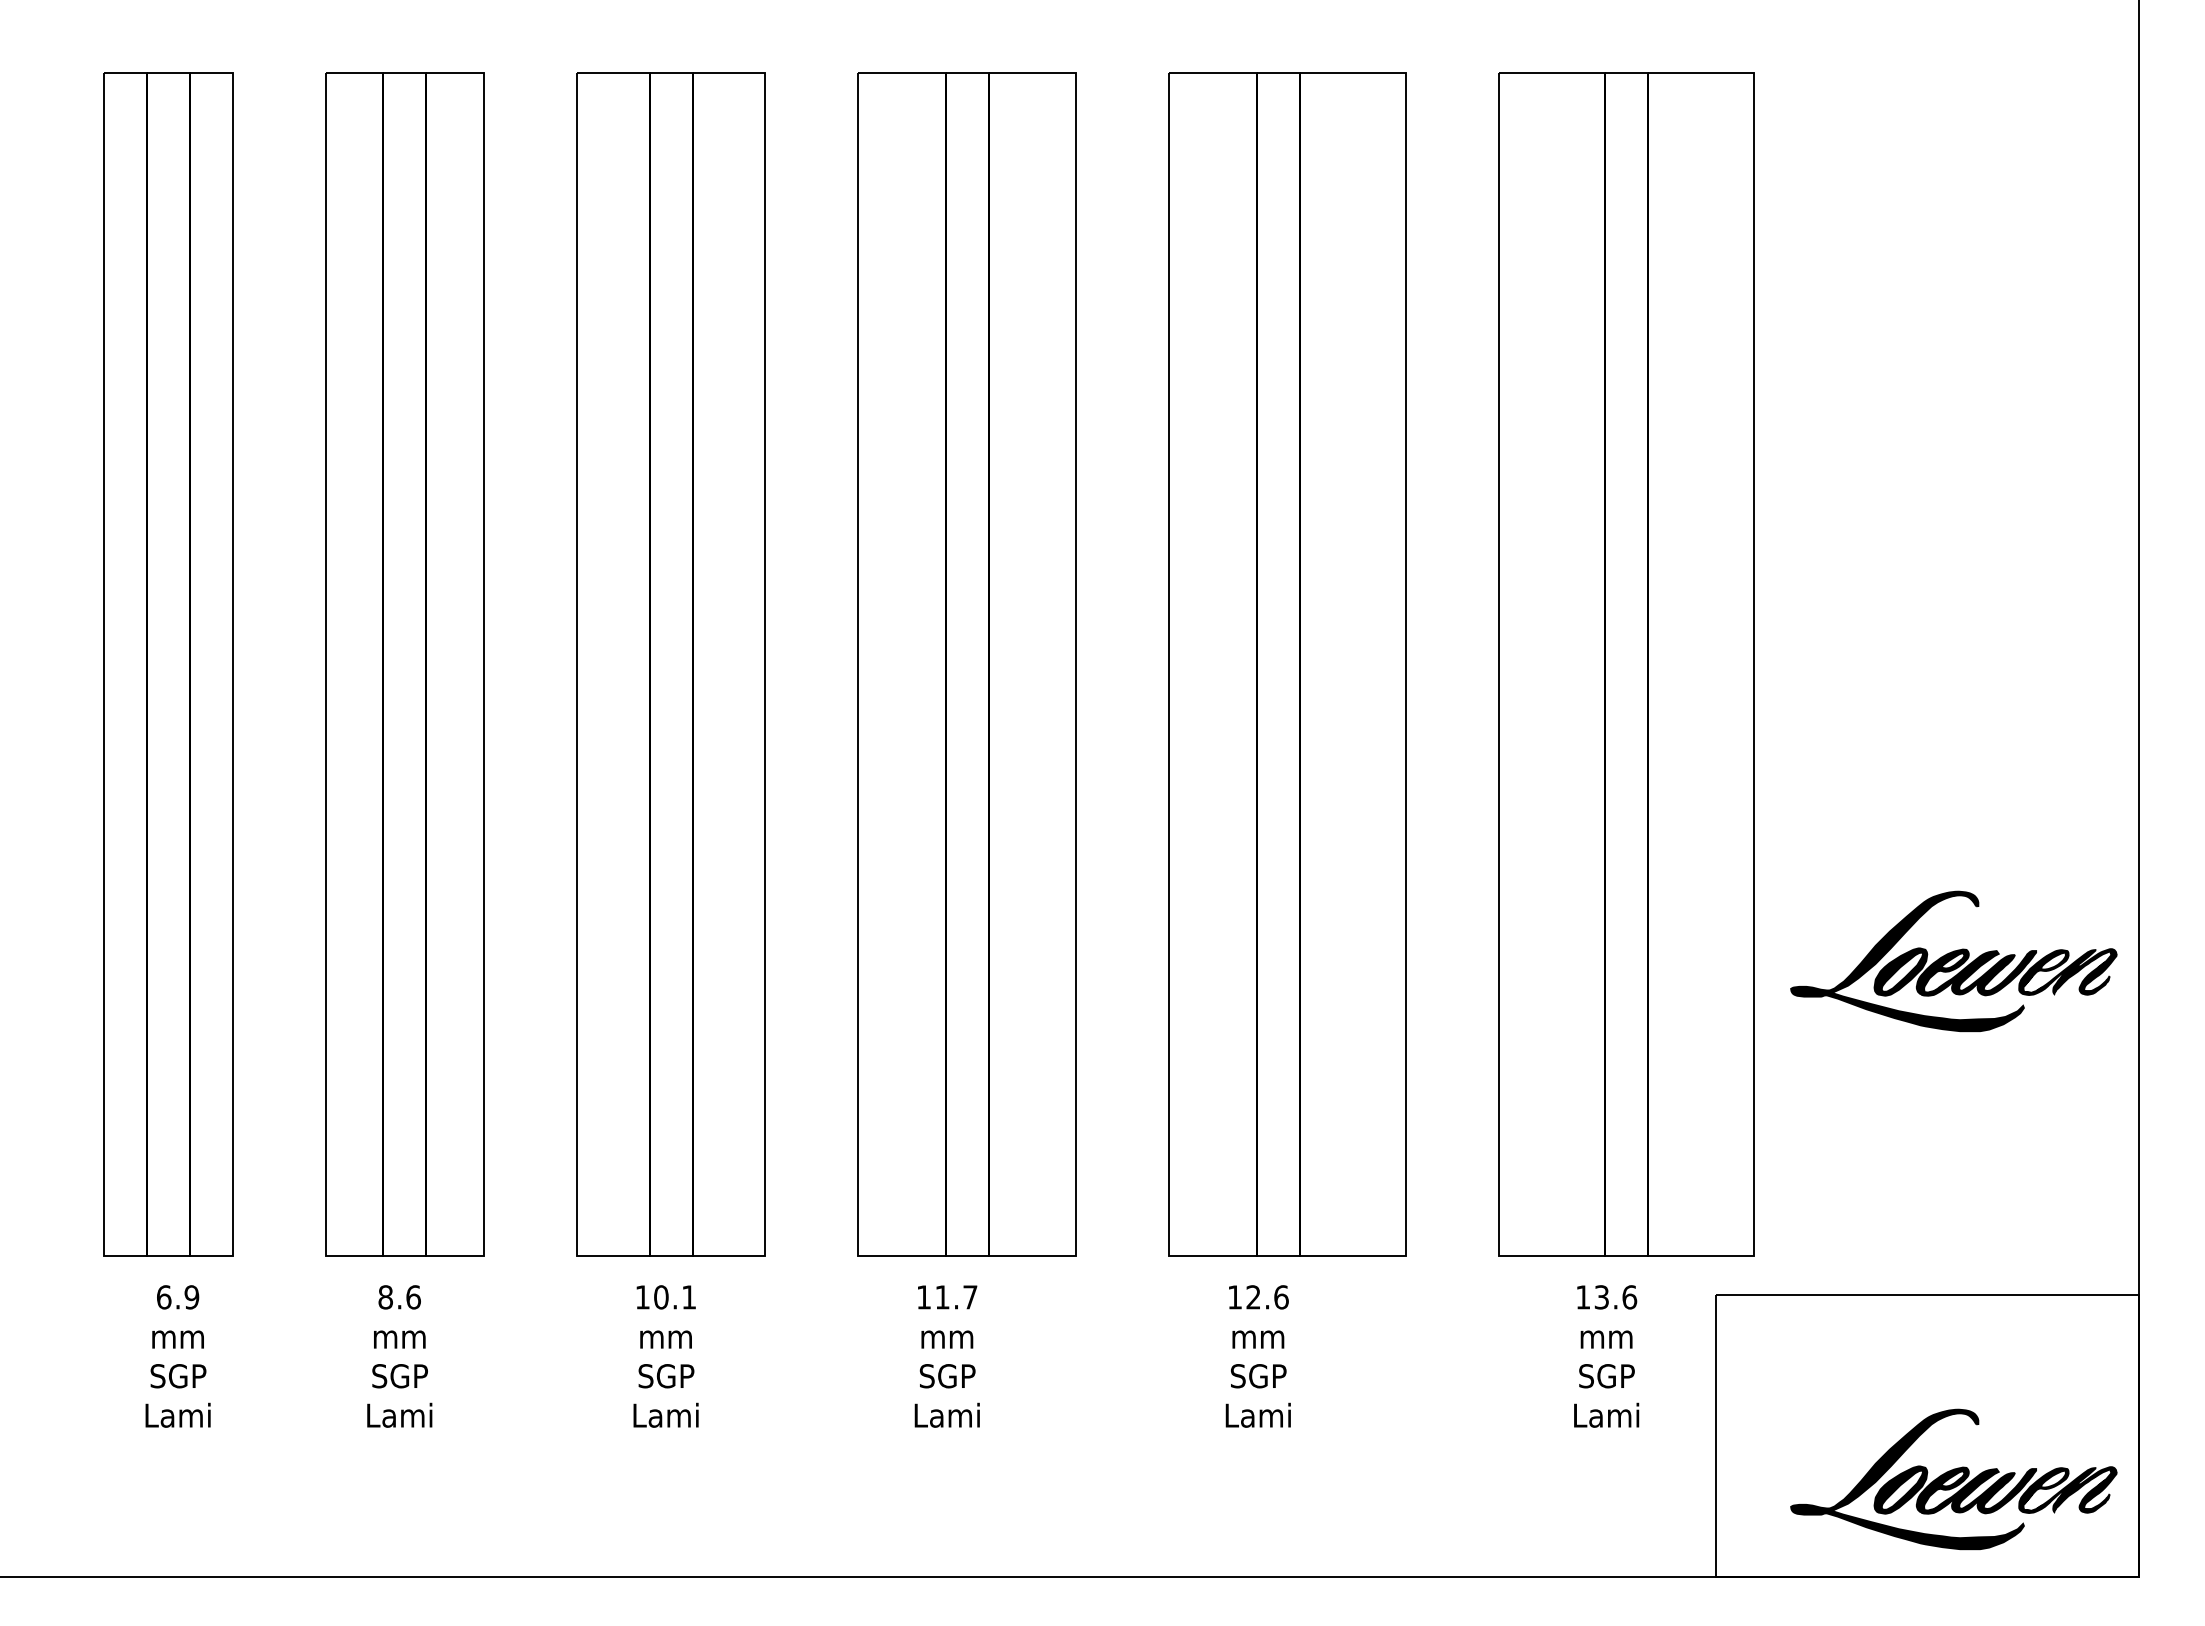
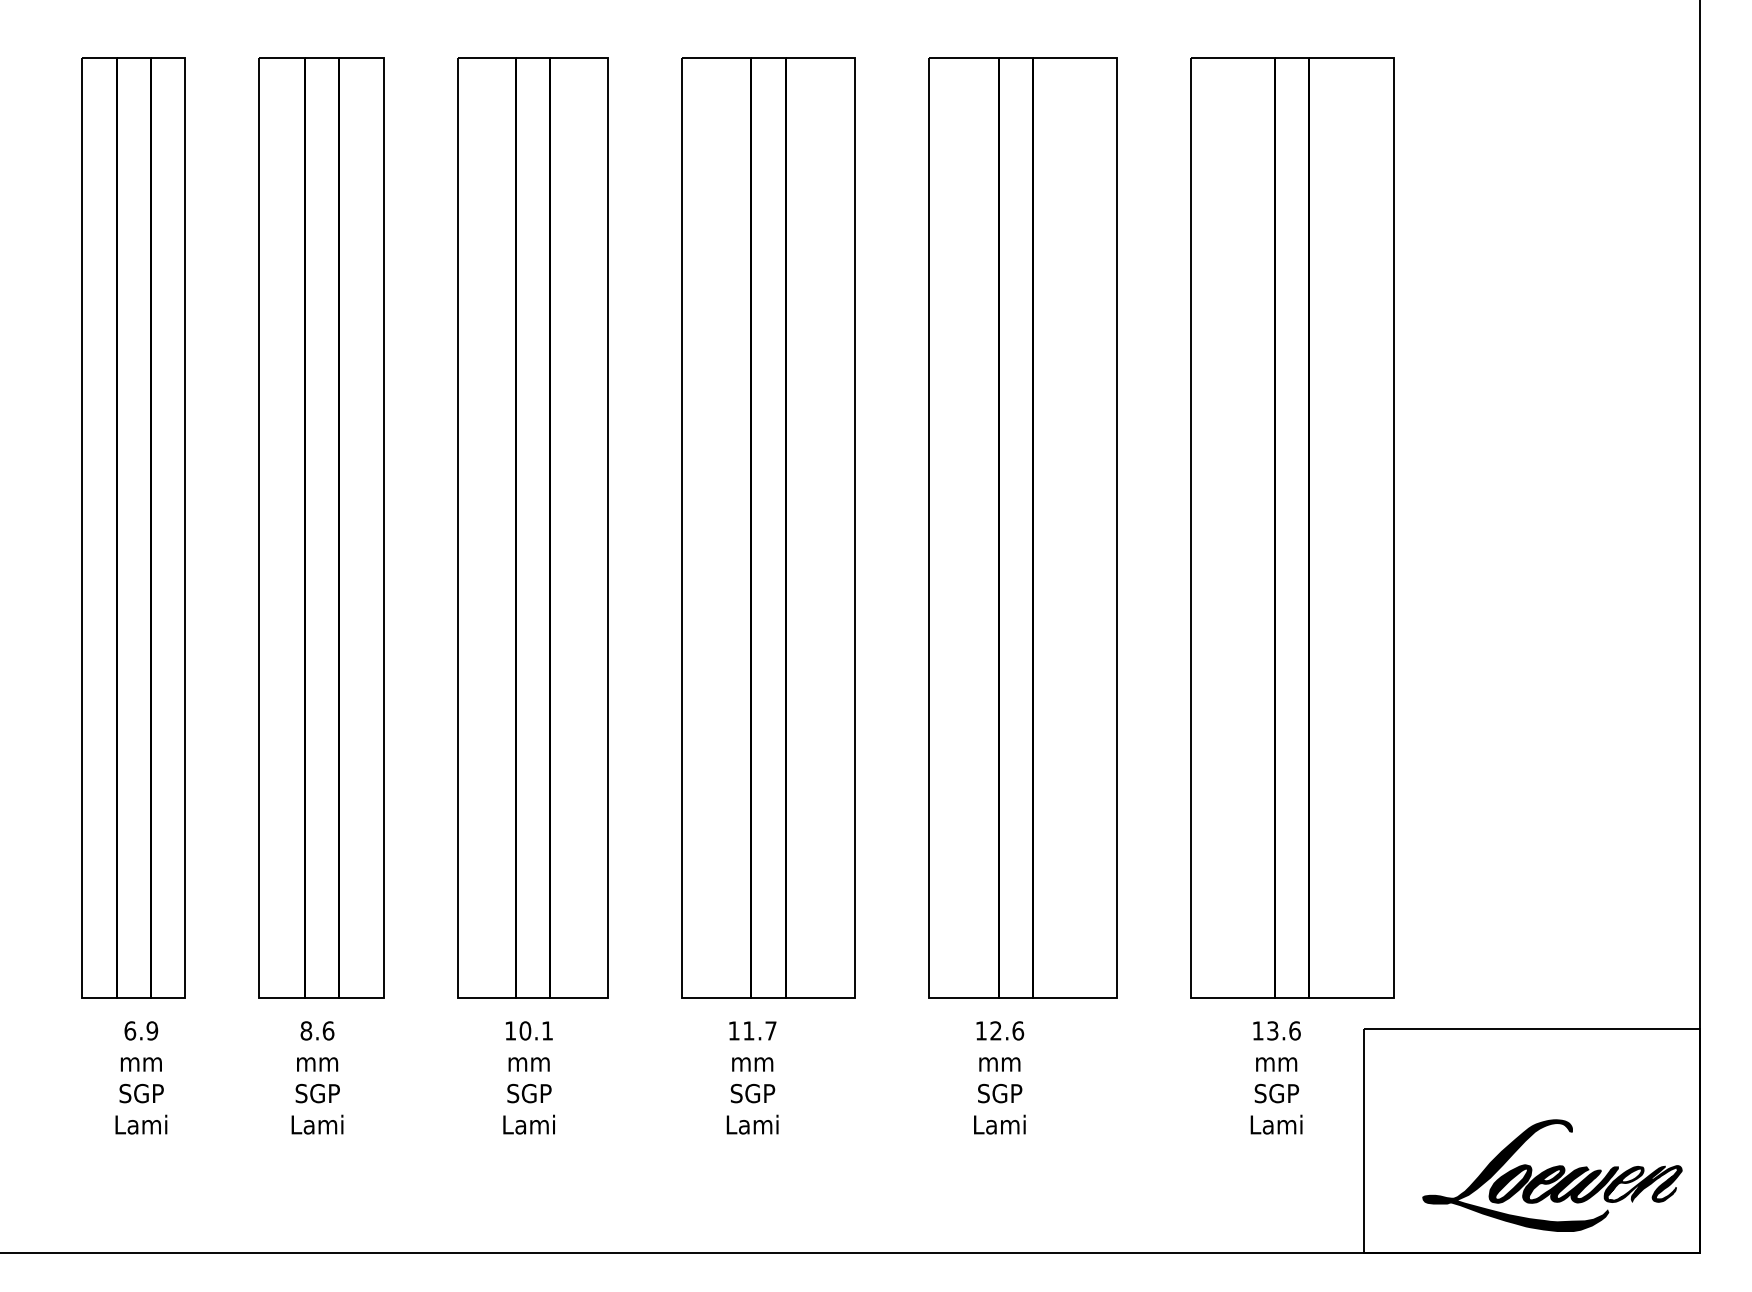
part: (1953, 961) -> (1552, 764), removed

